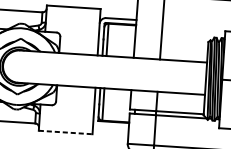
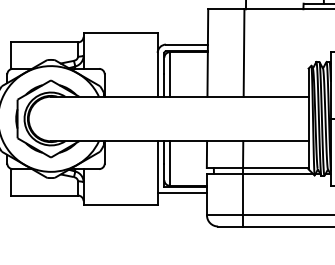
line: (110, 126) -> (181, 193), added
line: (66, 132) -> (121, 205), dashed -> solid

